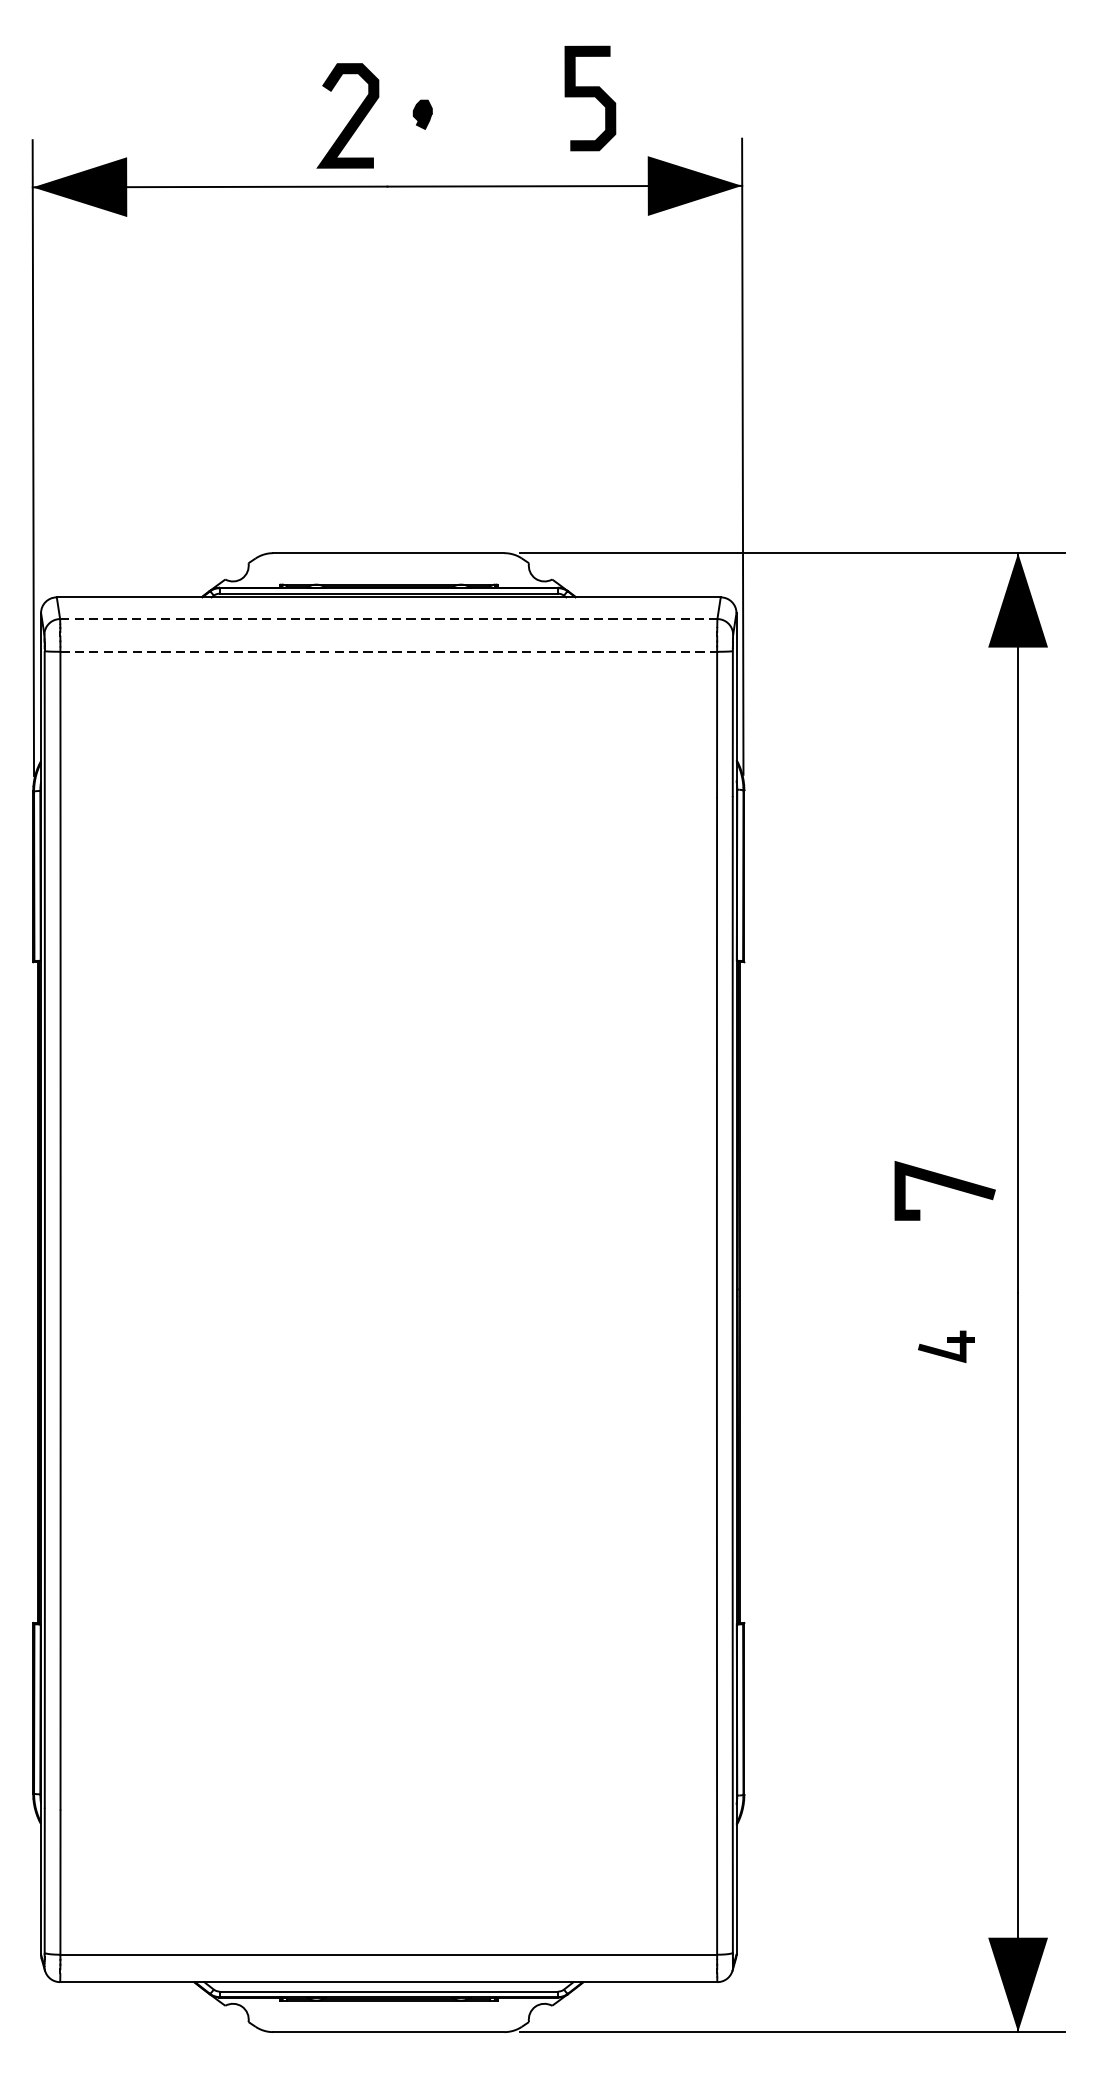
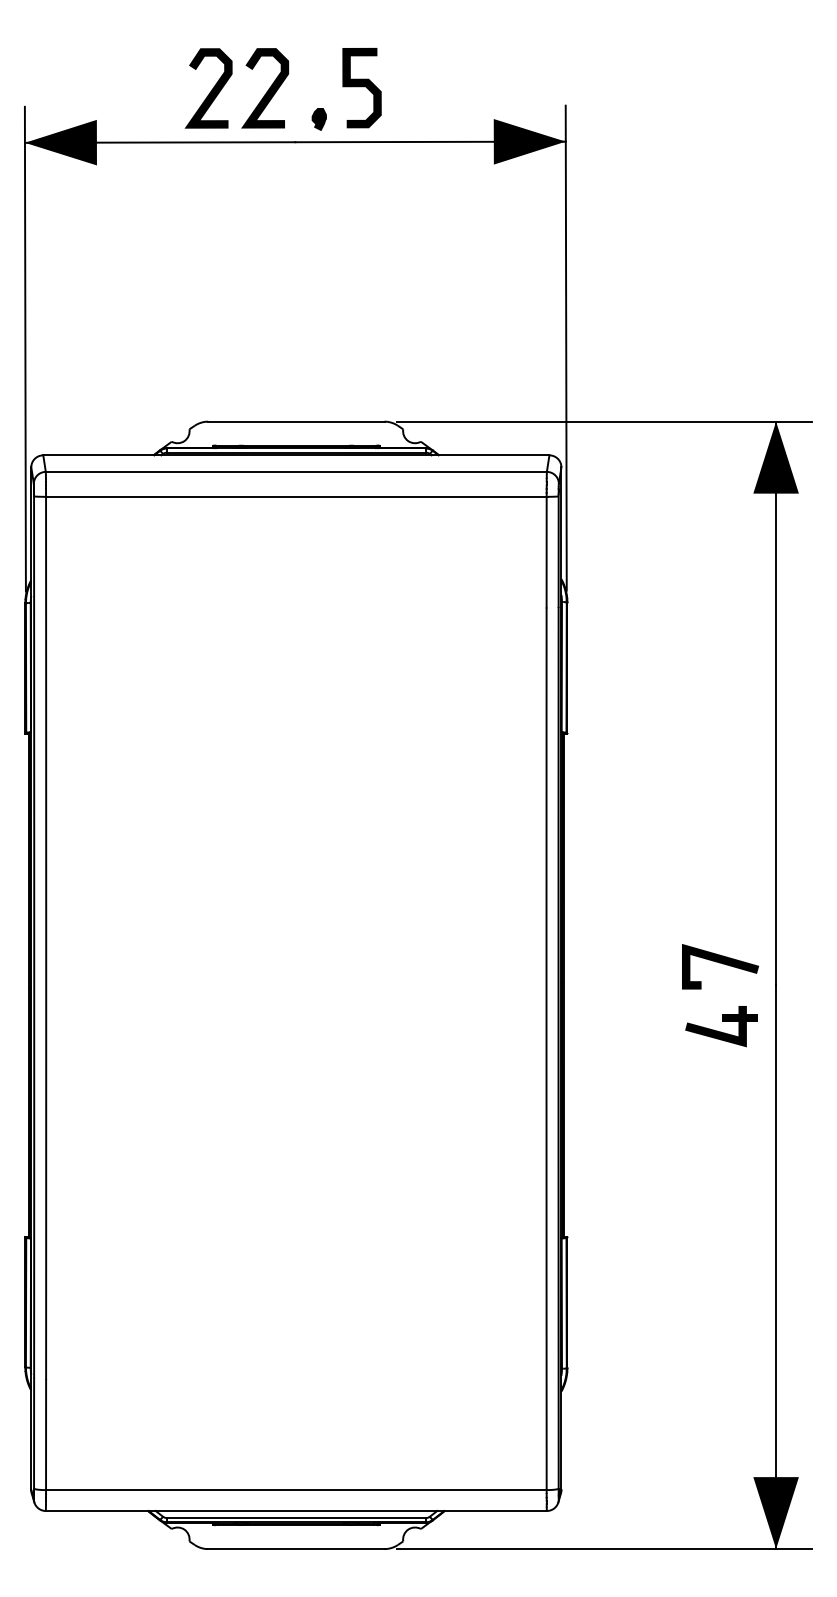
curve: (589, 97) -> (361, 87), moved
part: (421, 114) -> (318, 119), moved
curve: (277, 117) -> (211, 89), added
line: (388, 618) -> (296, 471), dashed -> solid
line: (388, 651) -> (296, 496), dashed -> solid
line: (947, 1187) -> (722, 964), moved
part: (946, 1346) -> (721, 1026), size x1.67

